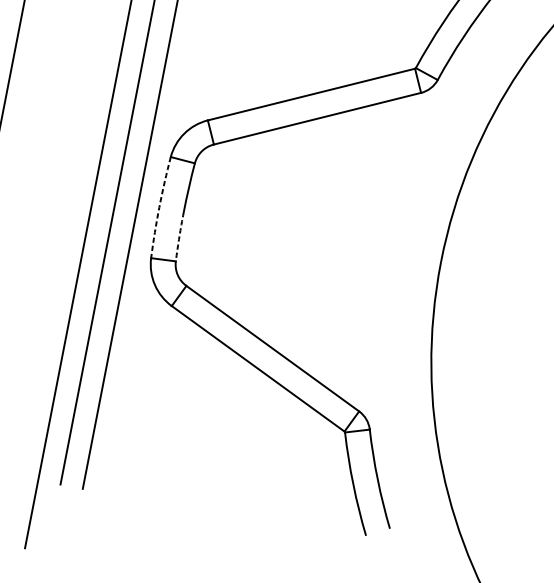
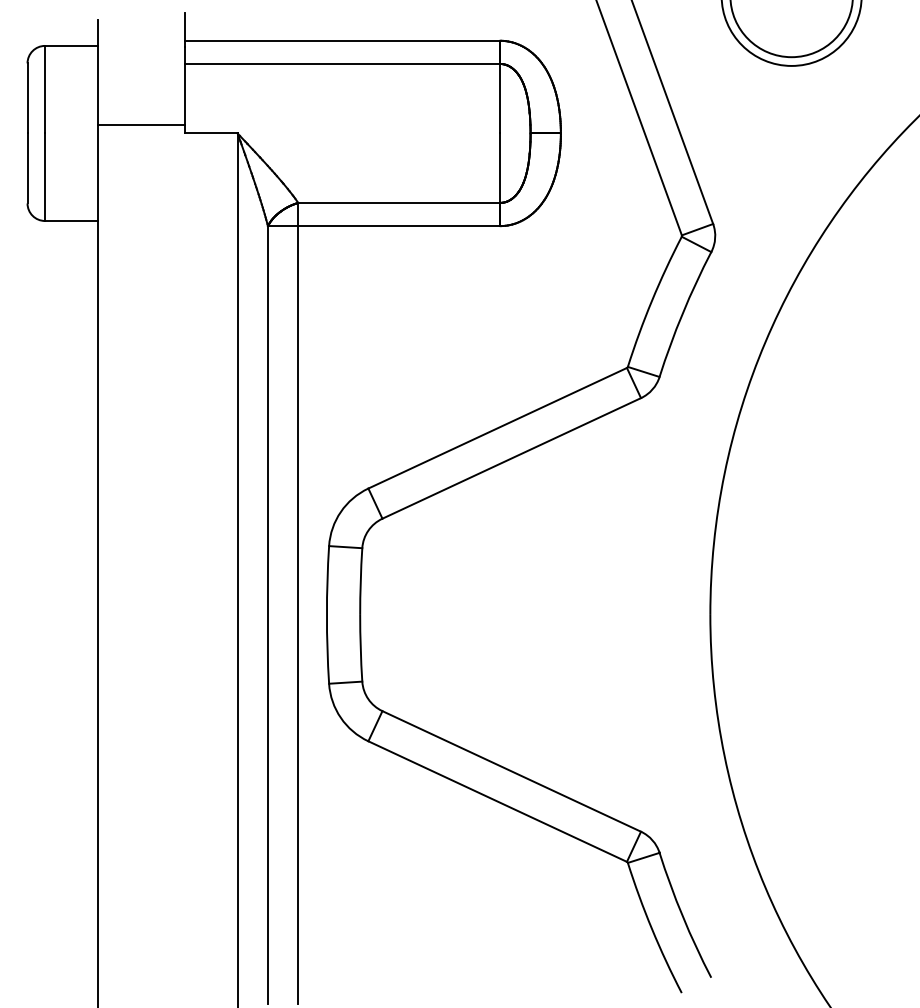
arc: (159, 206) -> (326, 614), dashed -> solid
arc: (179, 236) -> (360, 648), dashed -> solid

